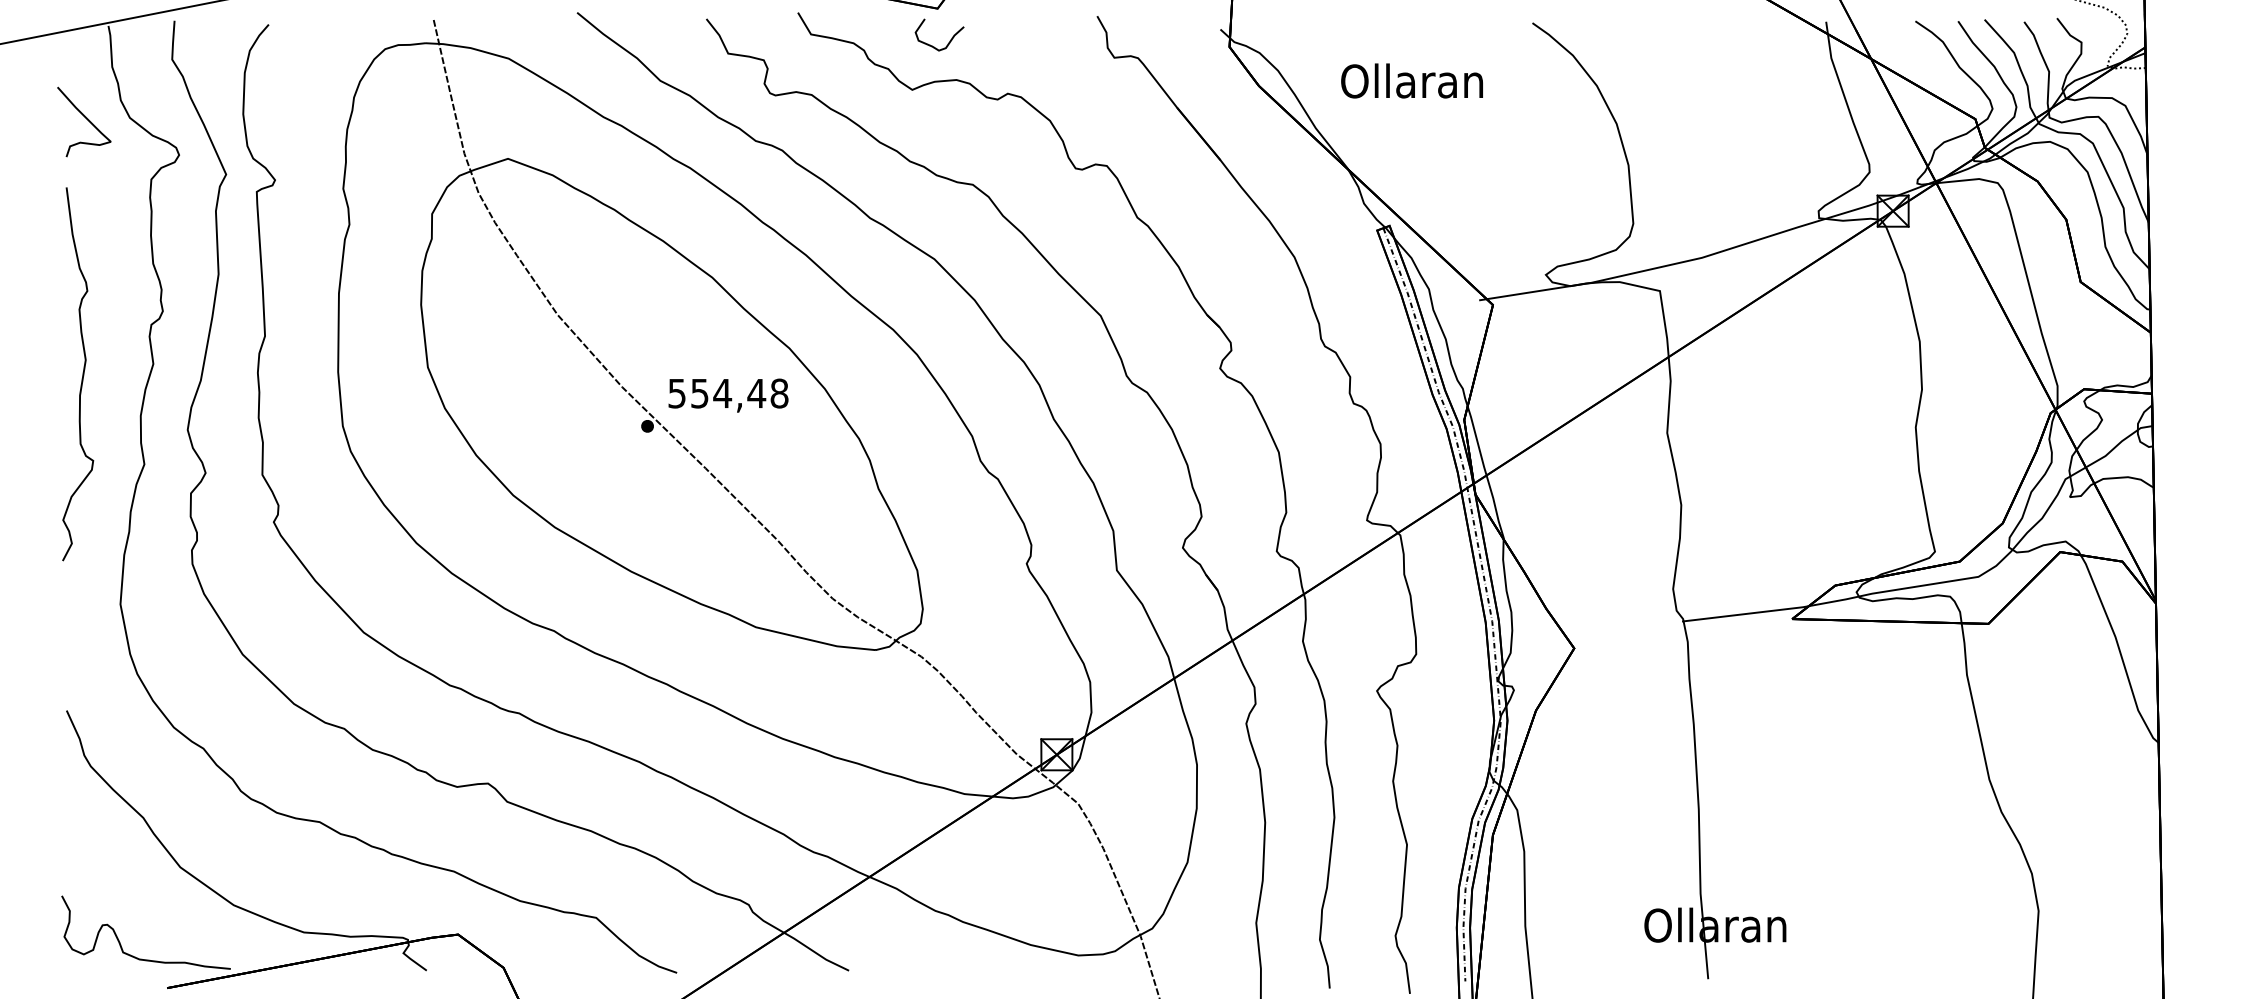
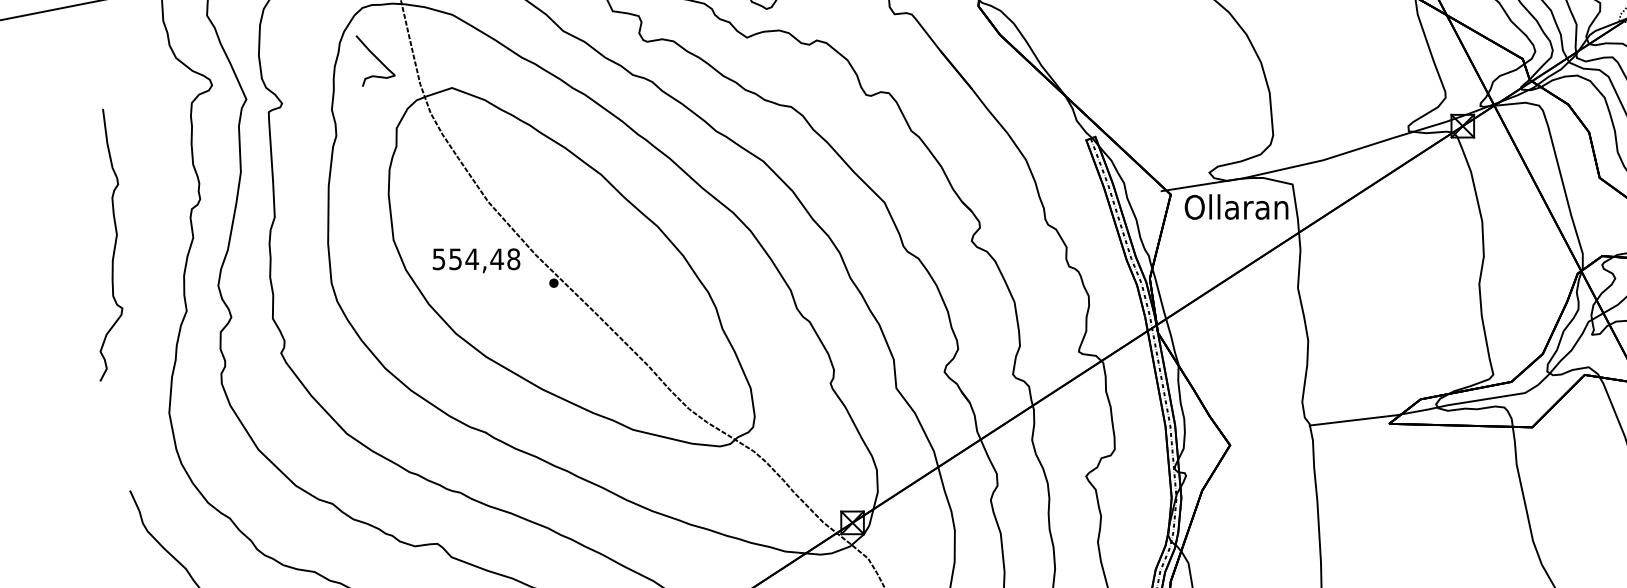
text: (1411, 80) -> (1236, 206), moved
curve: (86, 119) -> (377, 59), moved
curve: (82, 374) -> (114, 245), moved
text: (728, 395) -> (476, 260), moved

